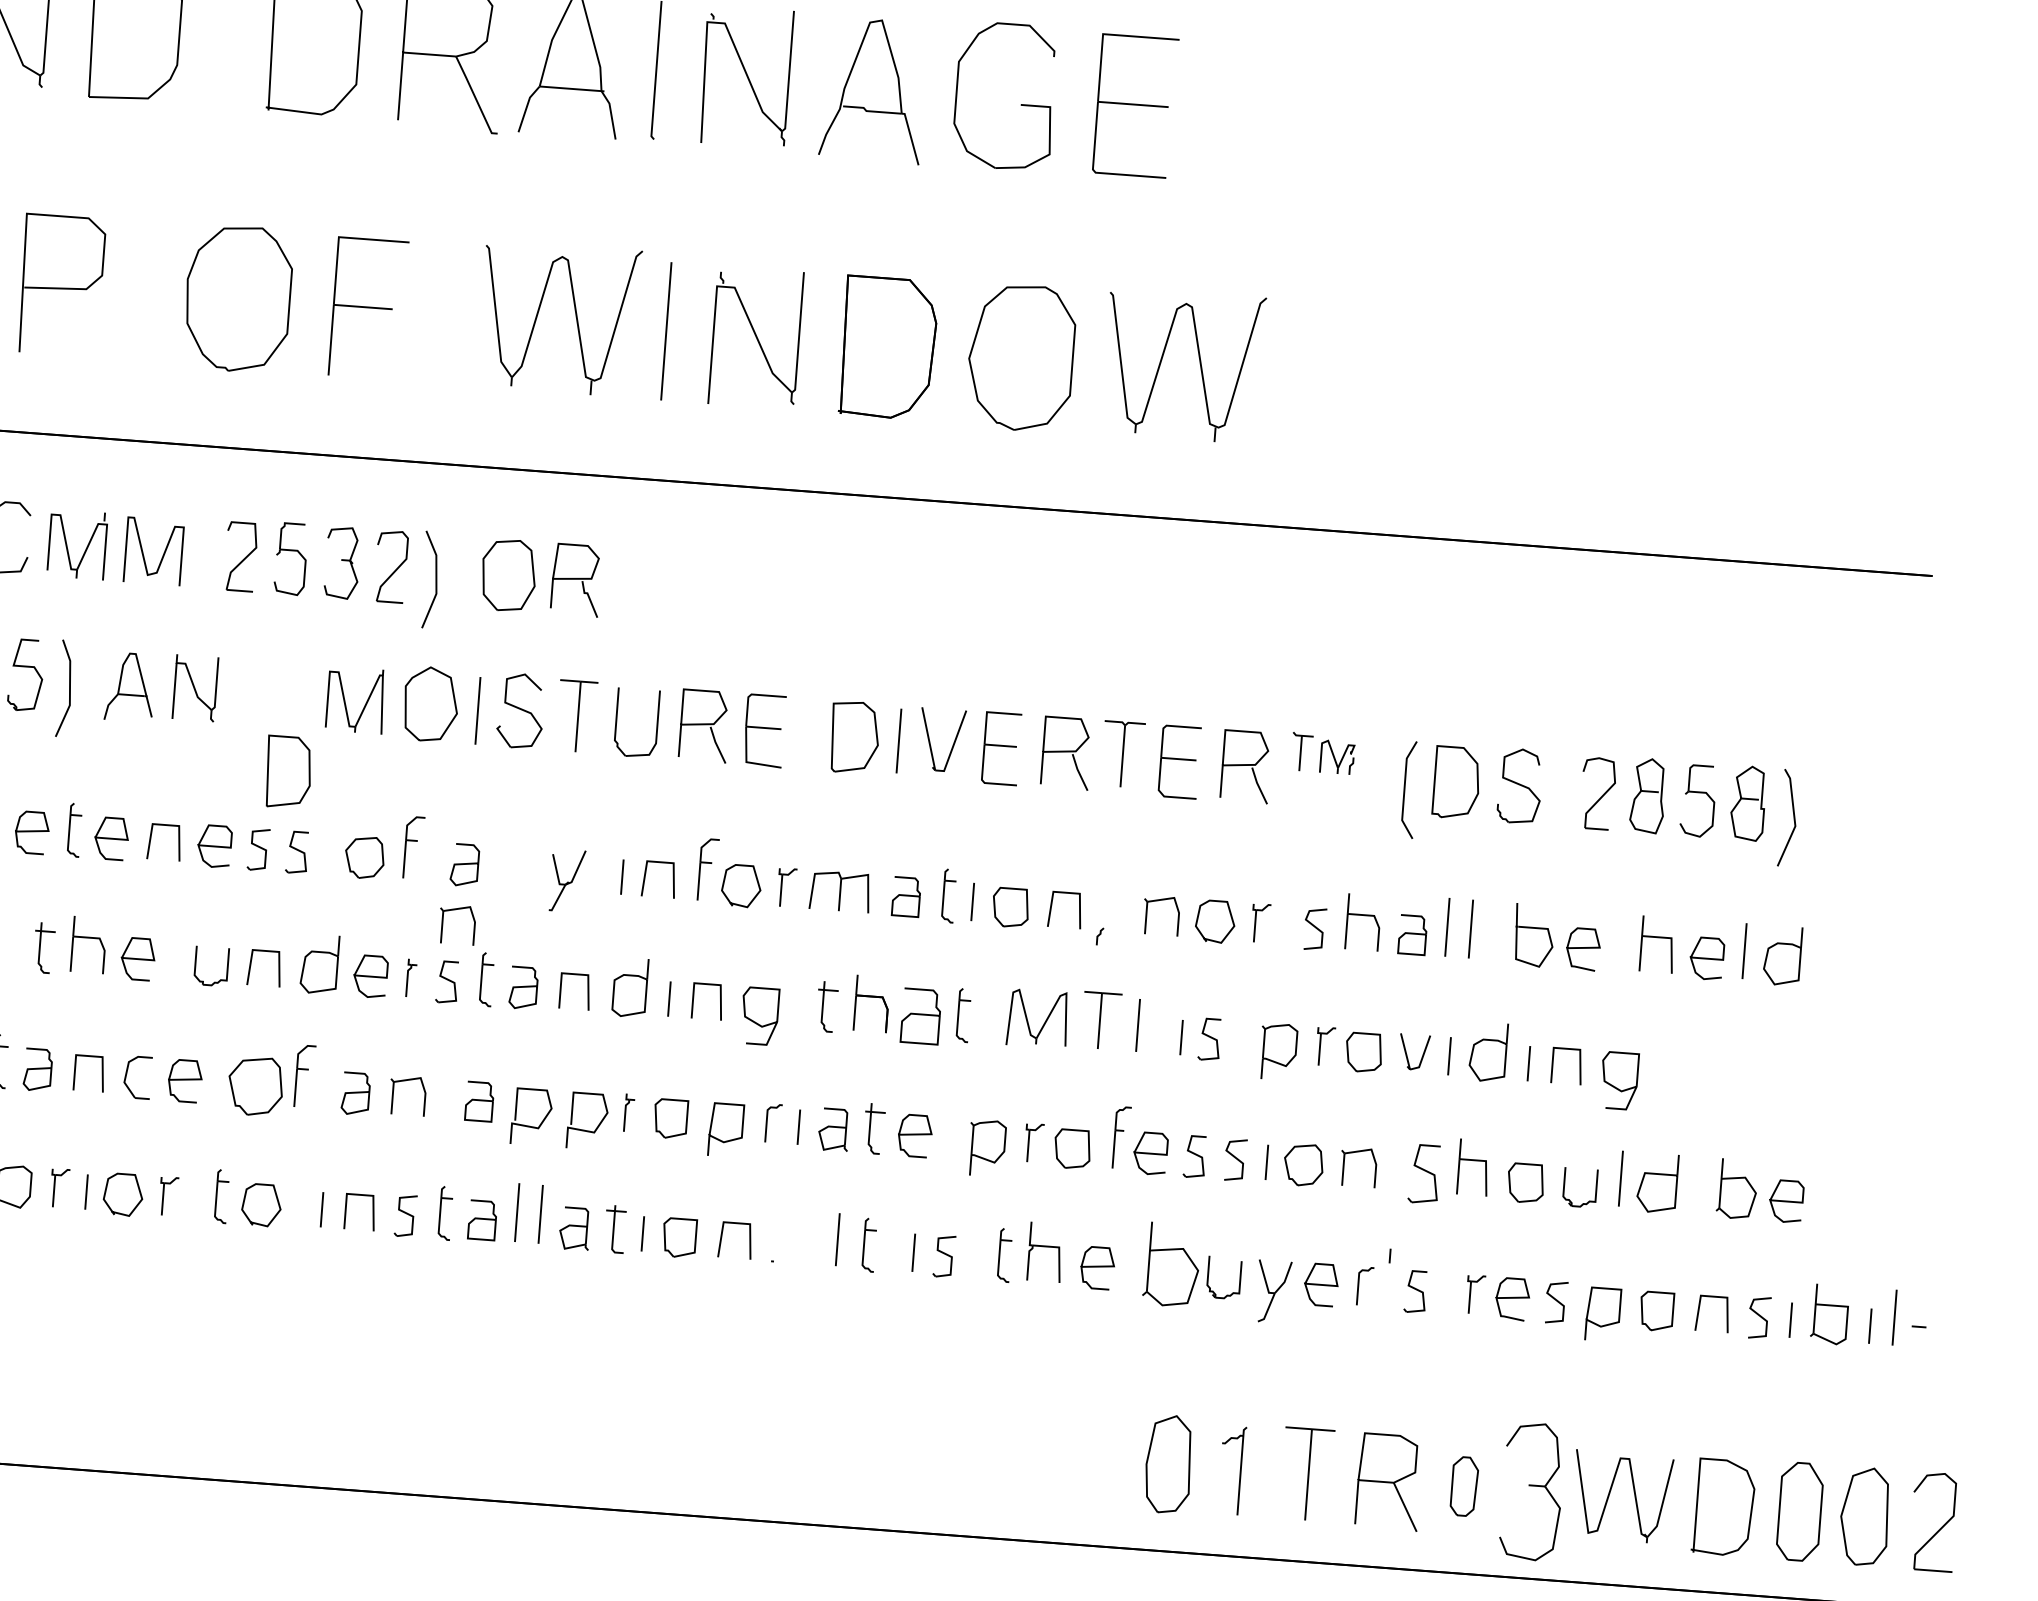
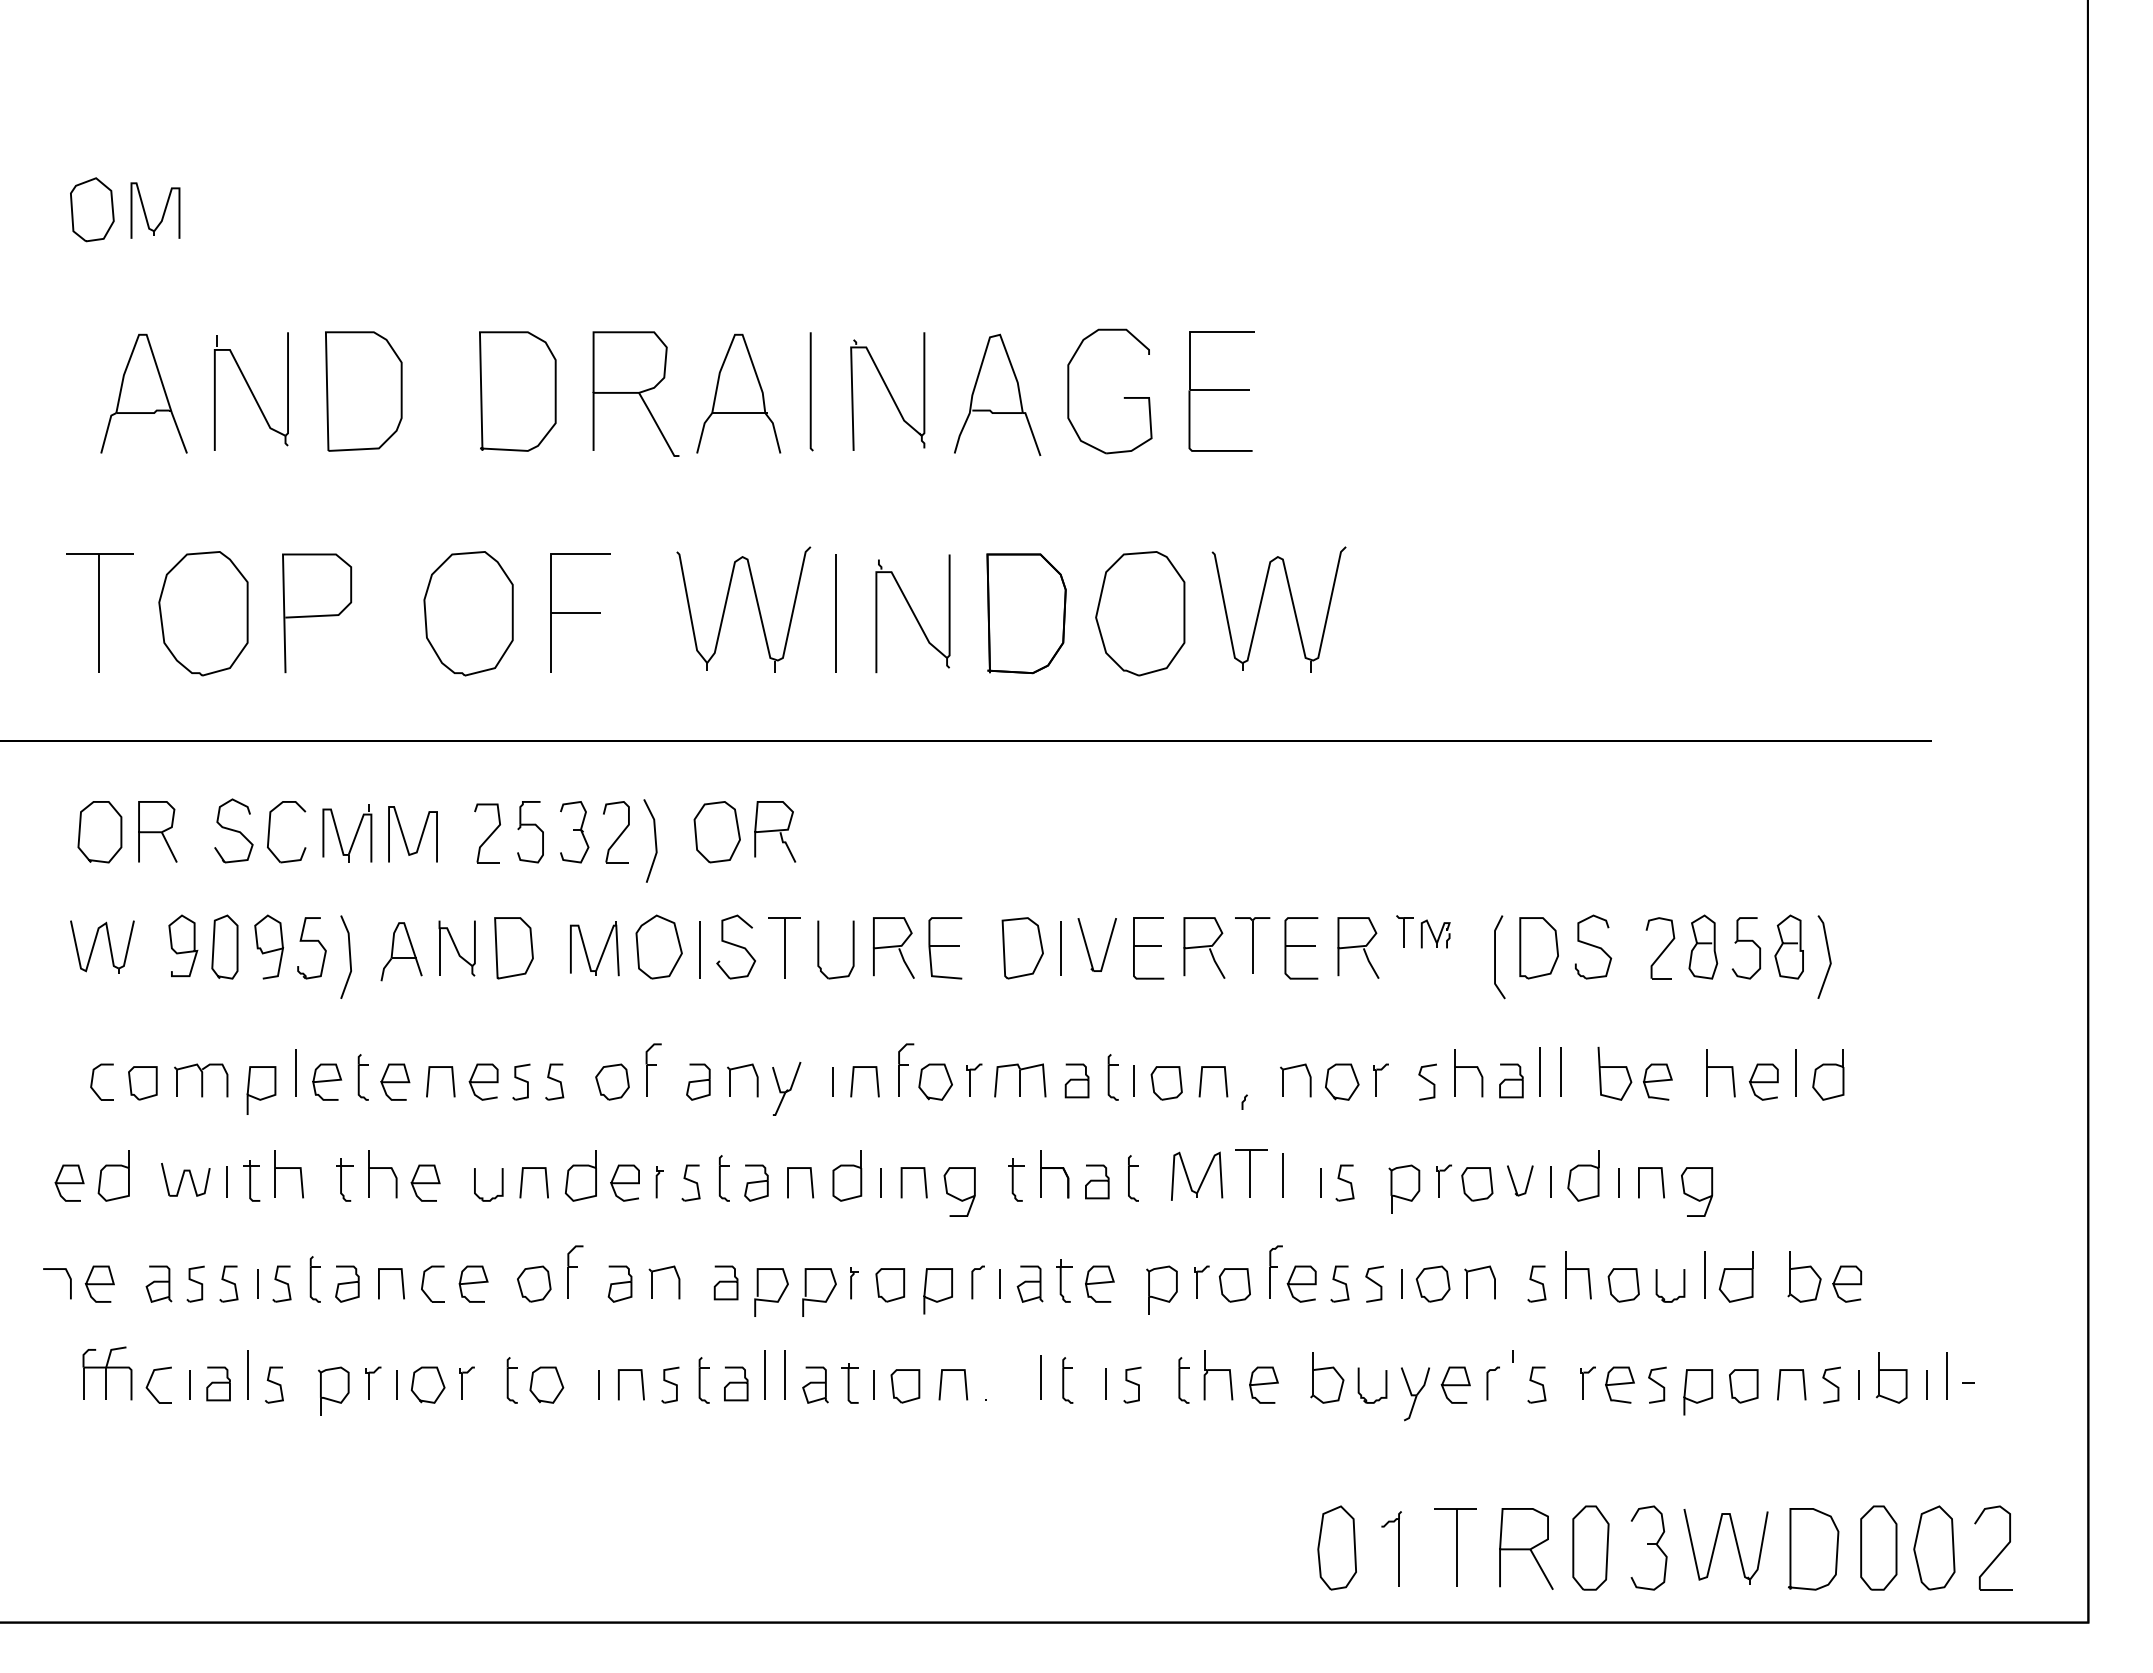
part: (287, 772) -> (513, 948), moved
part: (443, 923) -> (730, 1080), moved
part: (921, 1016) -> (1097, 1181), size x0.71
part: (256, 1085) -> (534, 1283), size x0.71
part: (1424, 1173) -> (1536, 1283), size x0.71
part: (1172, 1264) -> (1327, 1377), size x0.71
part: (1464, 1485) -> (1590, 1547), size x1.67
part: (1531, 1490) -> (1648, 1547), size x0.71

